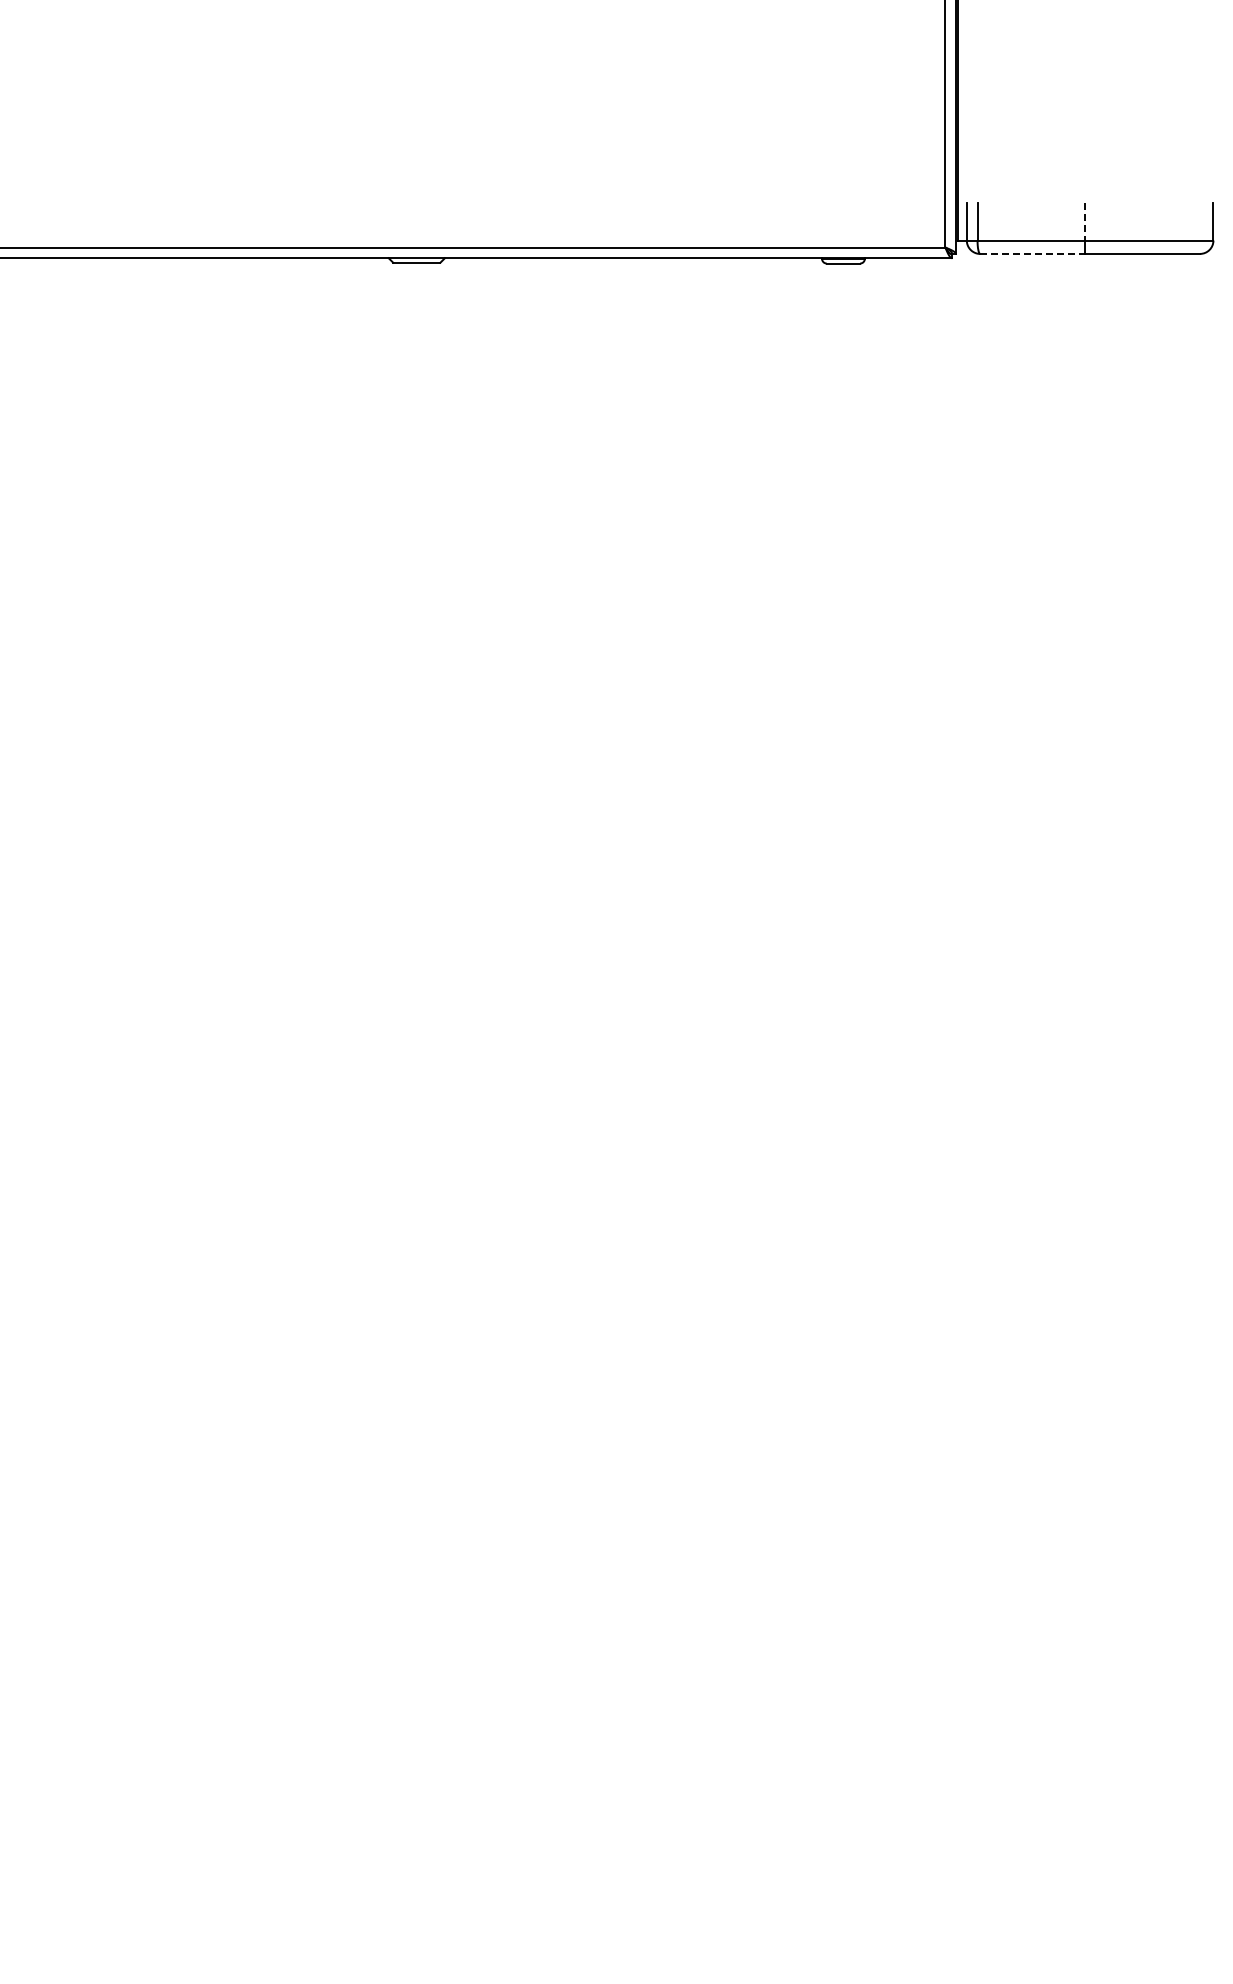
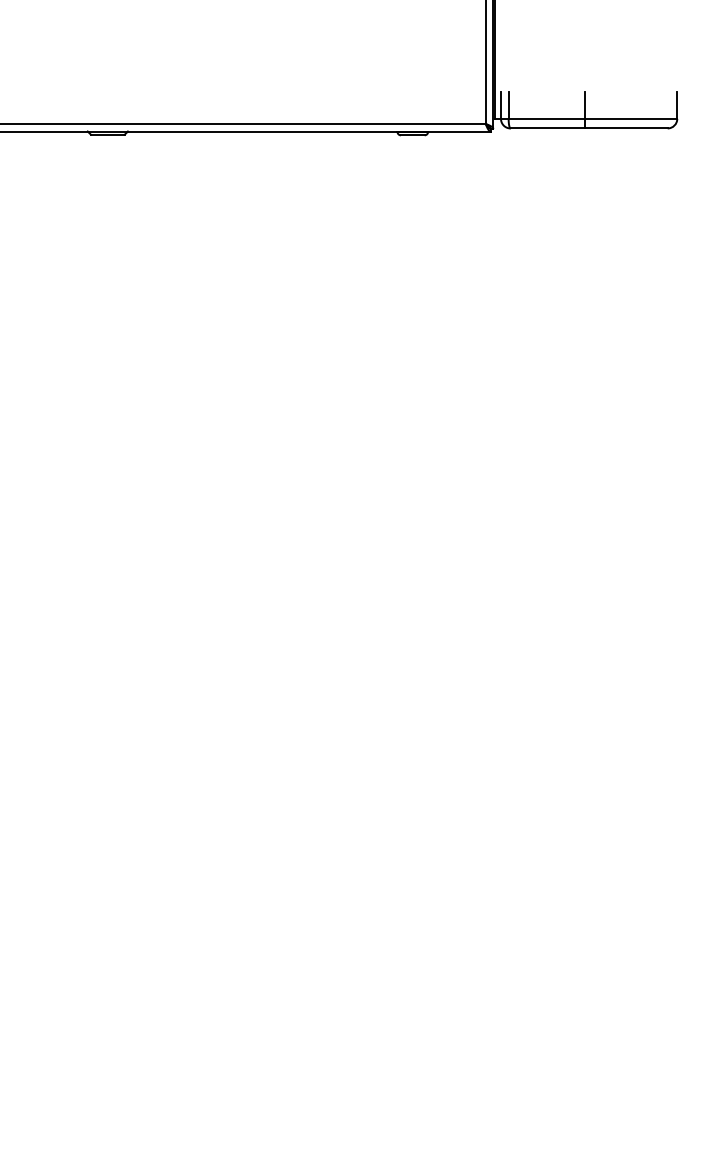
line: (1084, 221) -> (585, 105), dashed -> solid
line: (1032, 253) -> (547, 128), dashed -> solid

